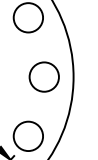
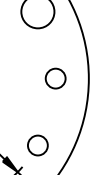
circle: (43, 76) -> (54, 78), size x0.6
circle: (28, 136) -> (37, 145), size x0.6

